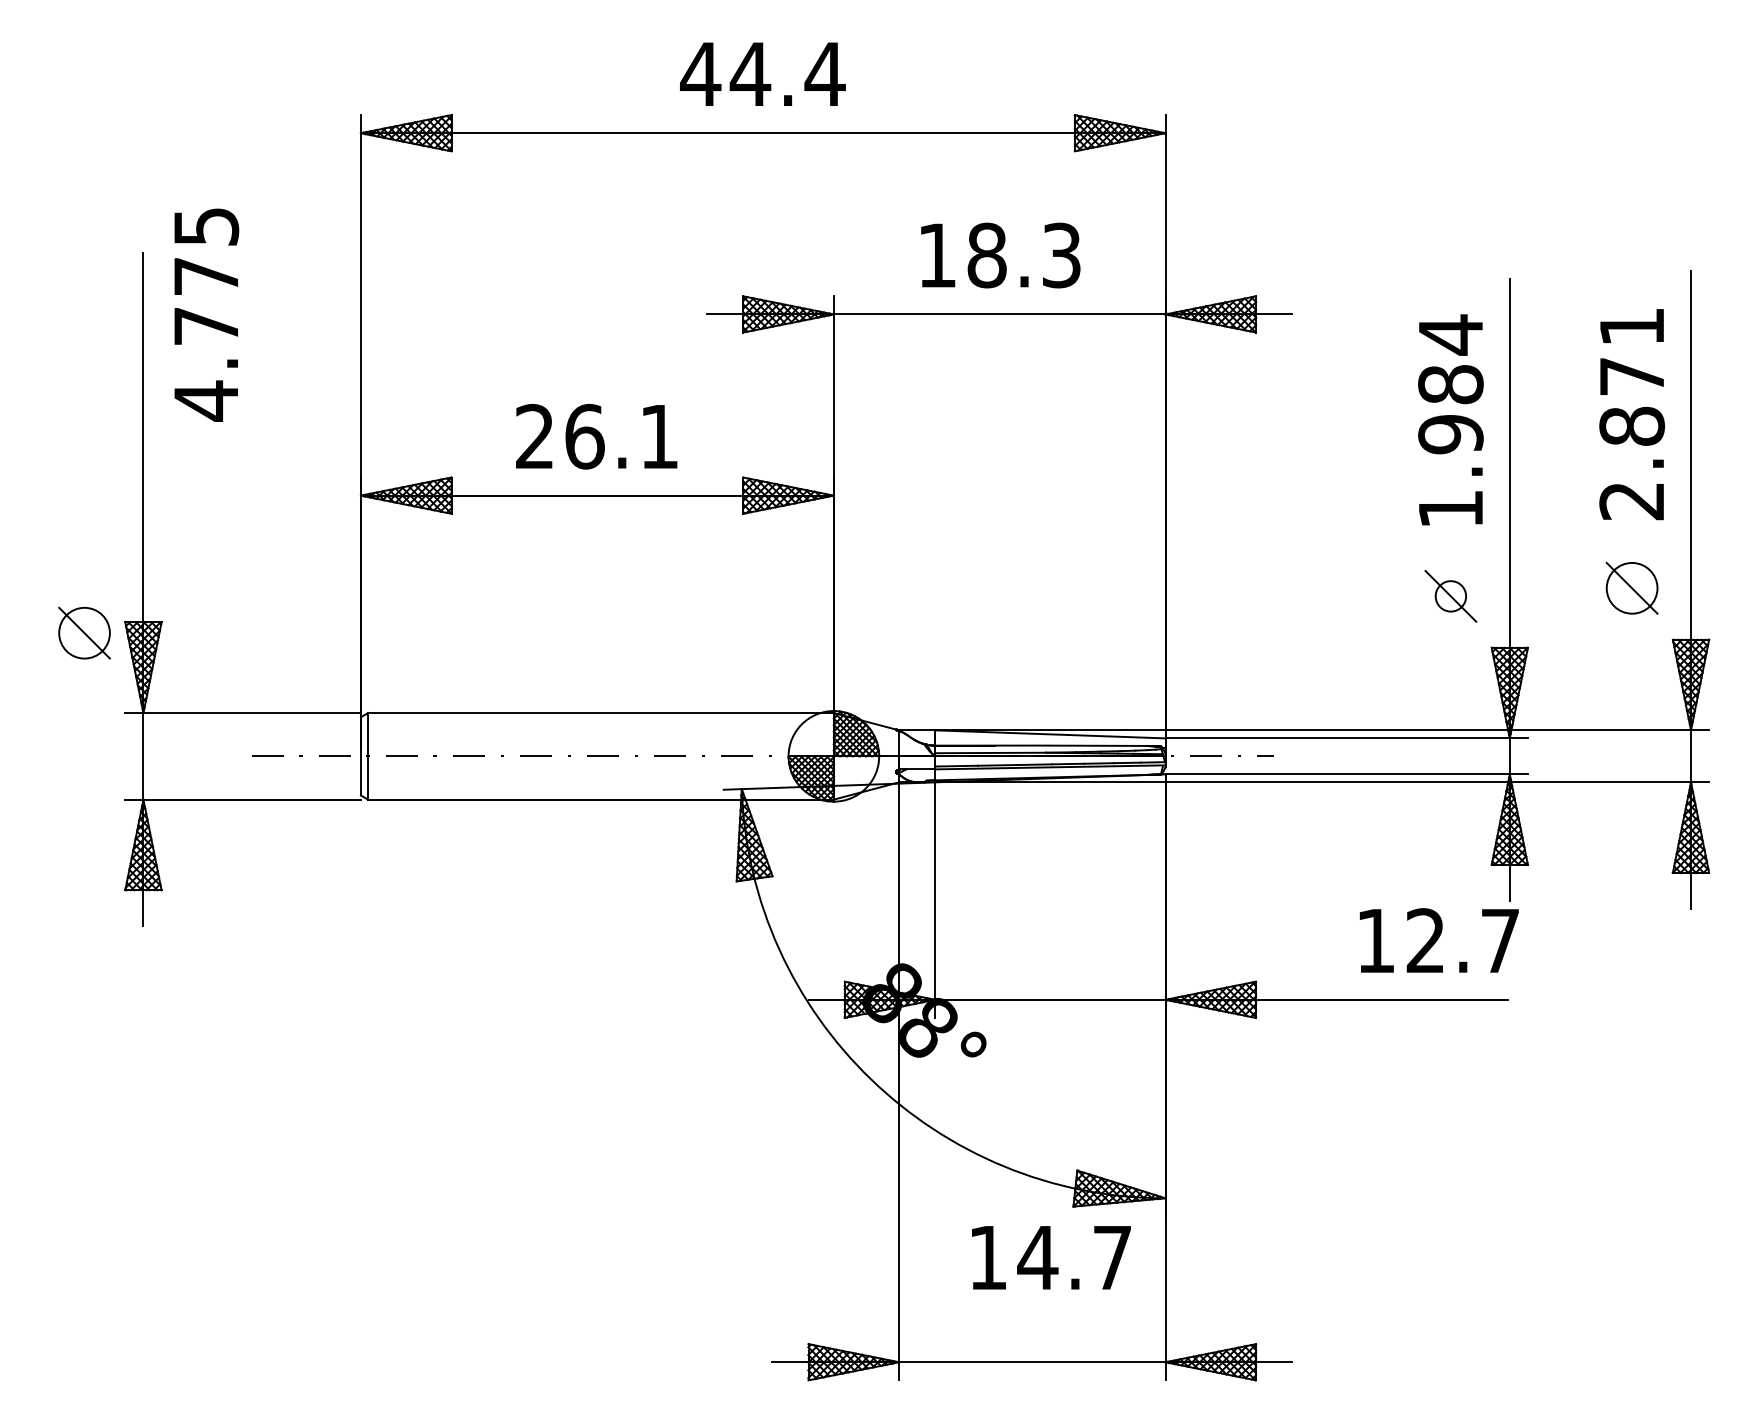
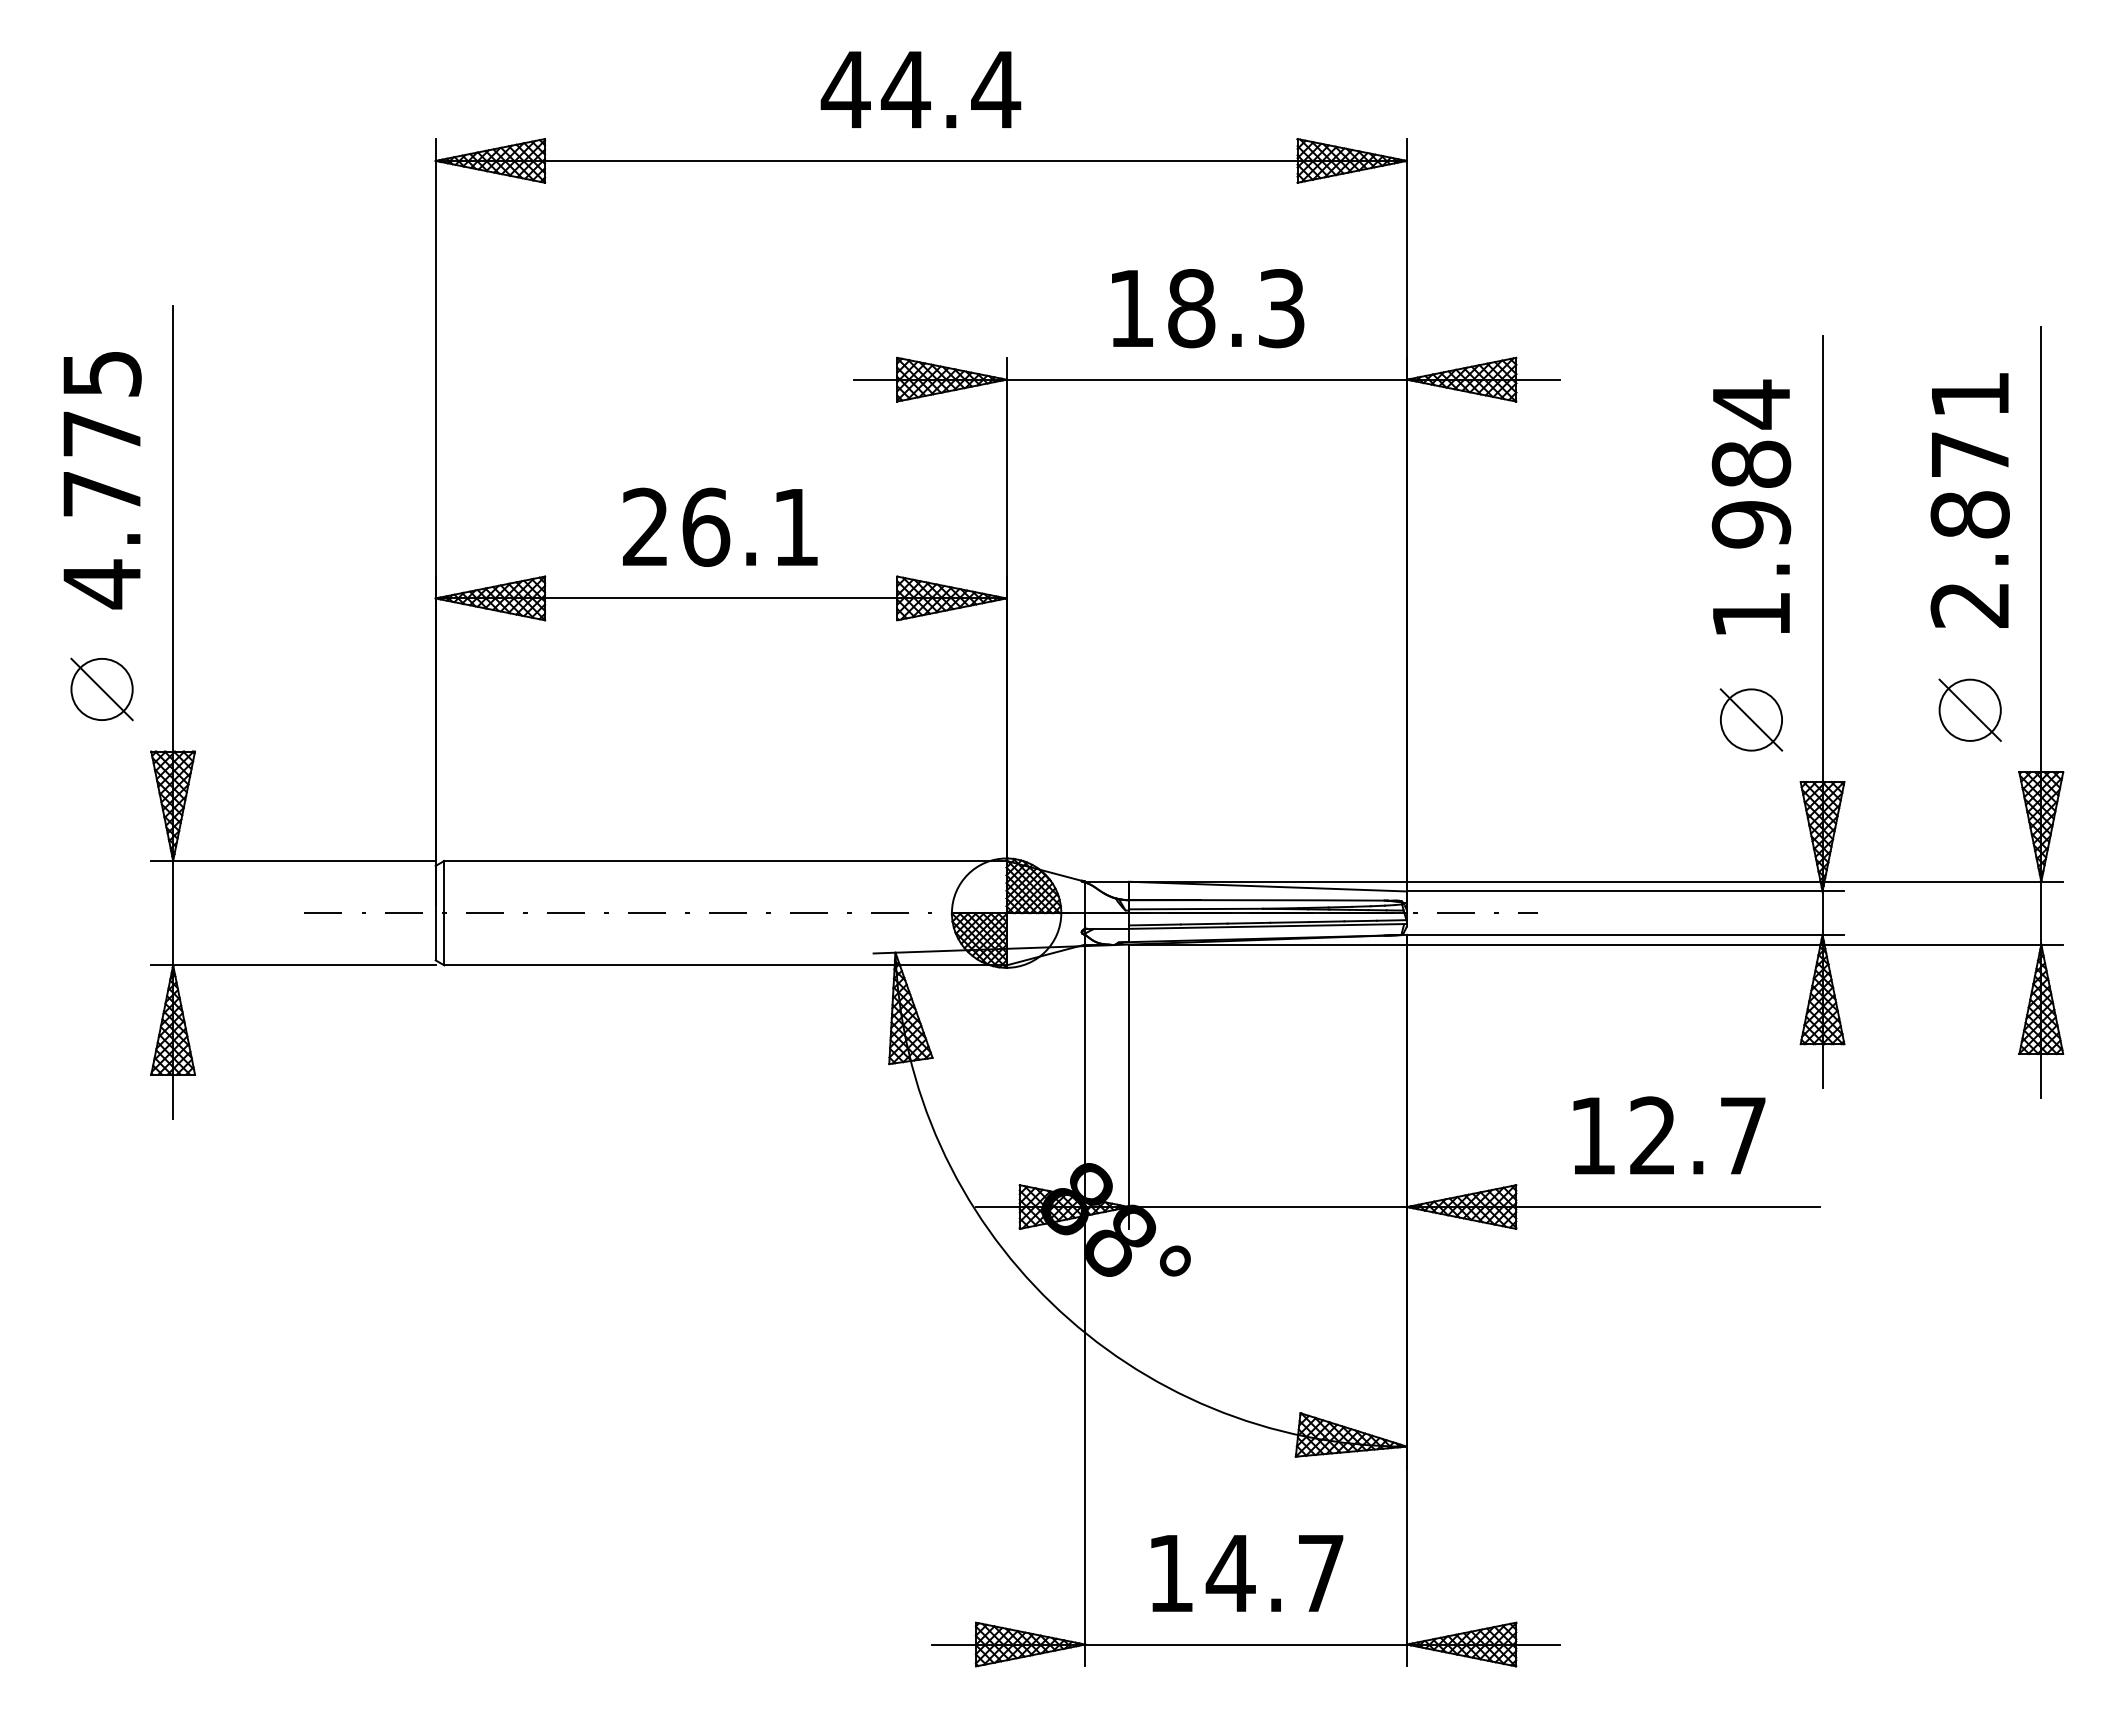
text: (206, 315) -> (102, 480), moved
circle: (1450, 595) -> (1751, 719), size x1.67
part: (84, 633) -> (101, 689), moved
text: (1439, 940) -> (1669, 1135), moved
text: (1051, 1257) -> (1247, 1573), moved

